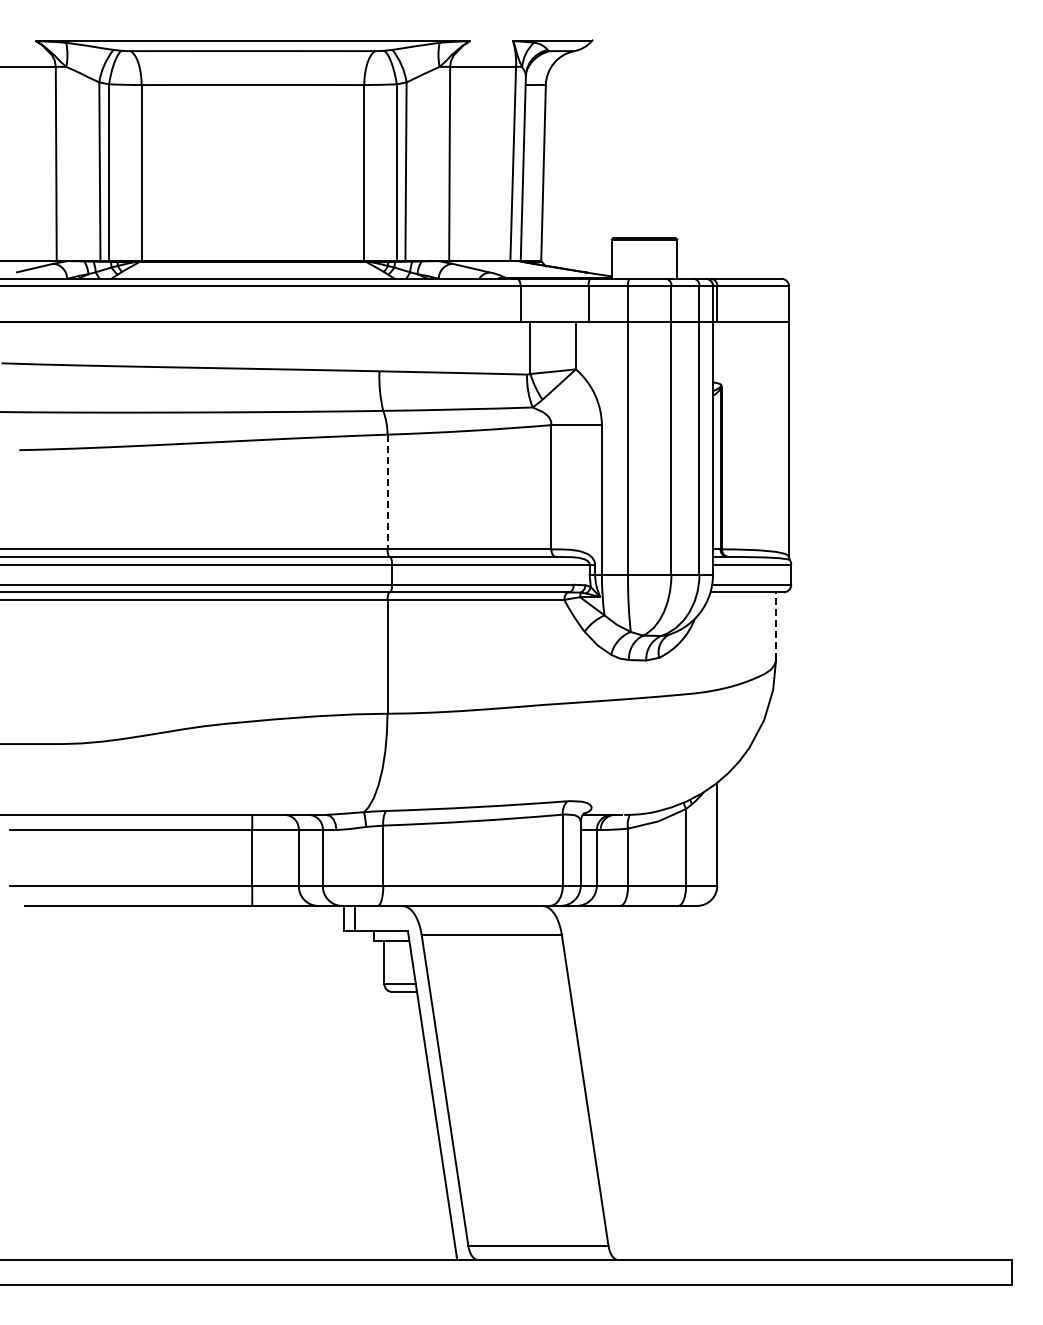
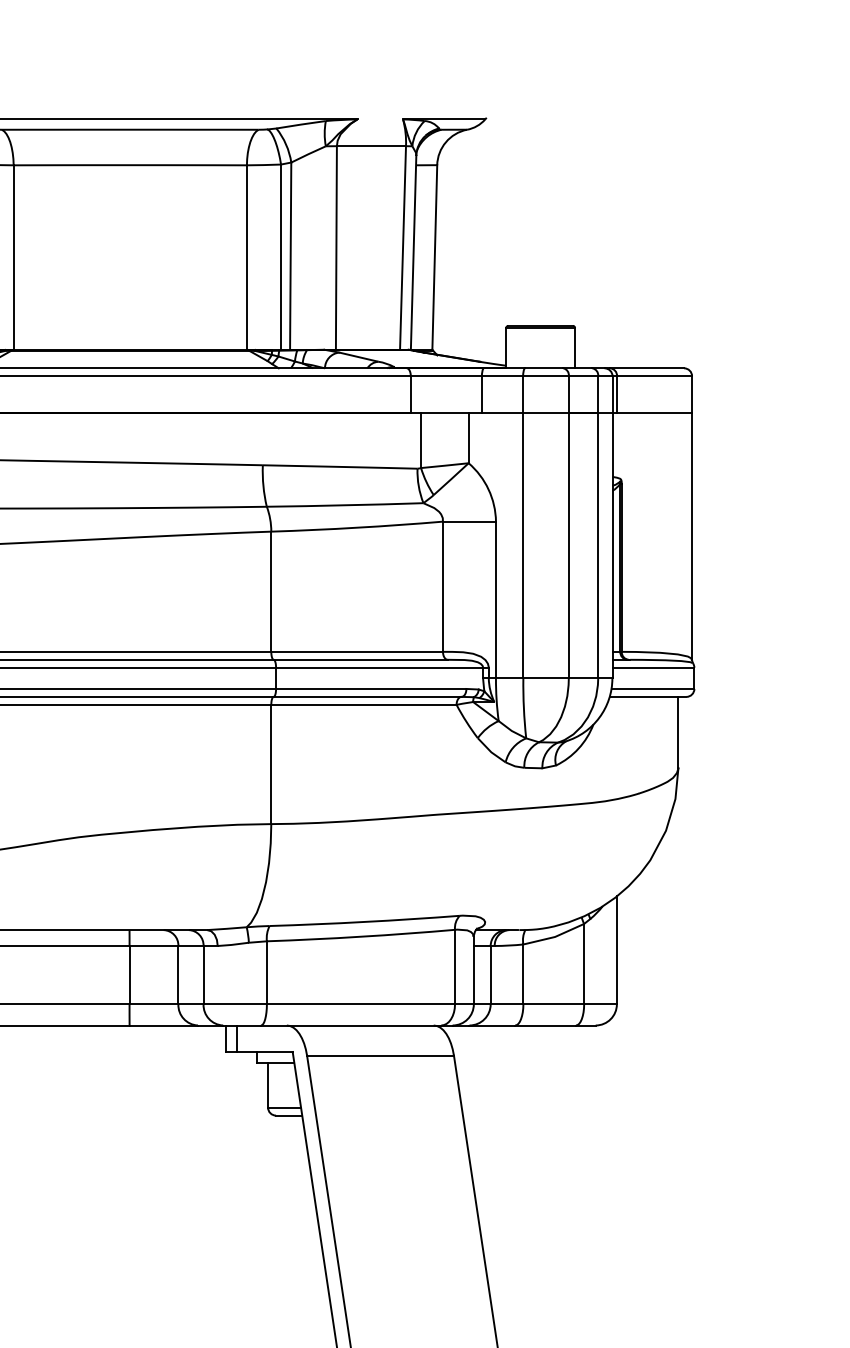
line: (387, 492) -> (271, 592), dashed -> solid
line: (776, 626) -> (678, 732), dashed -> solid

